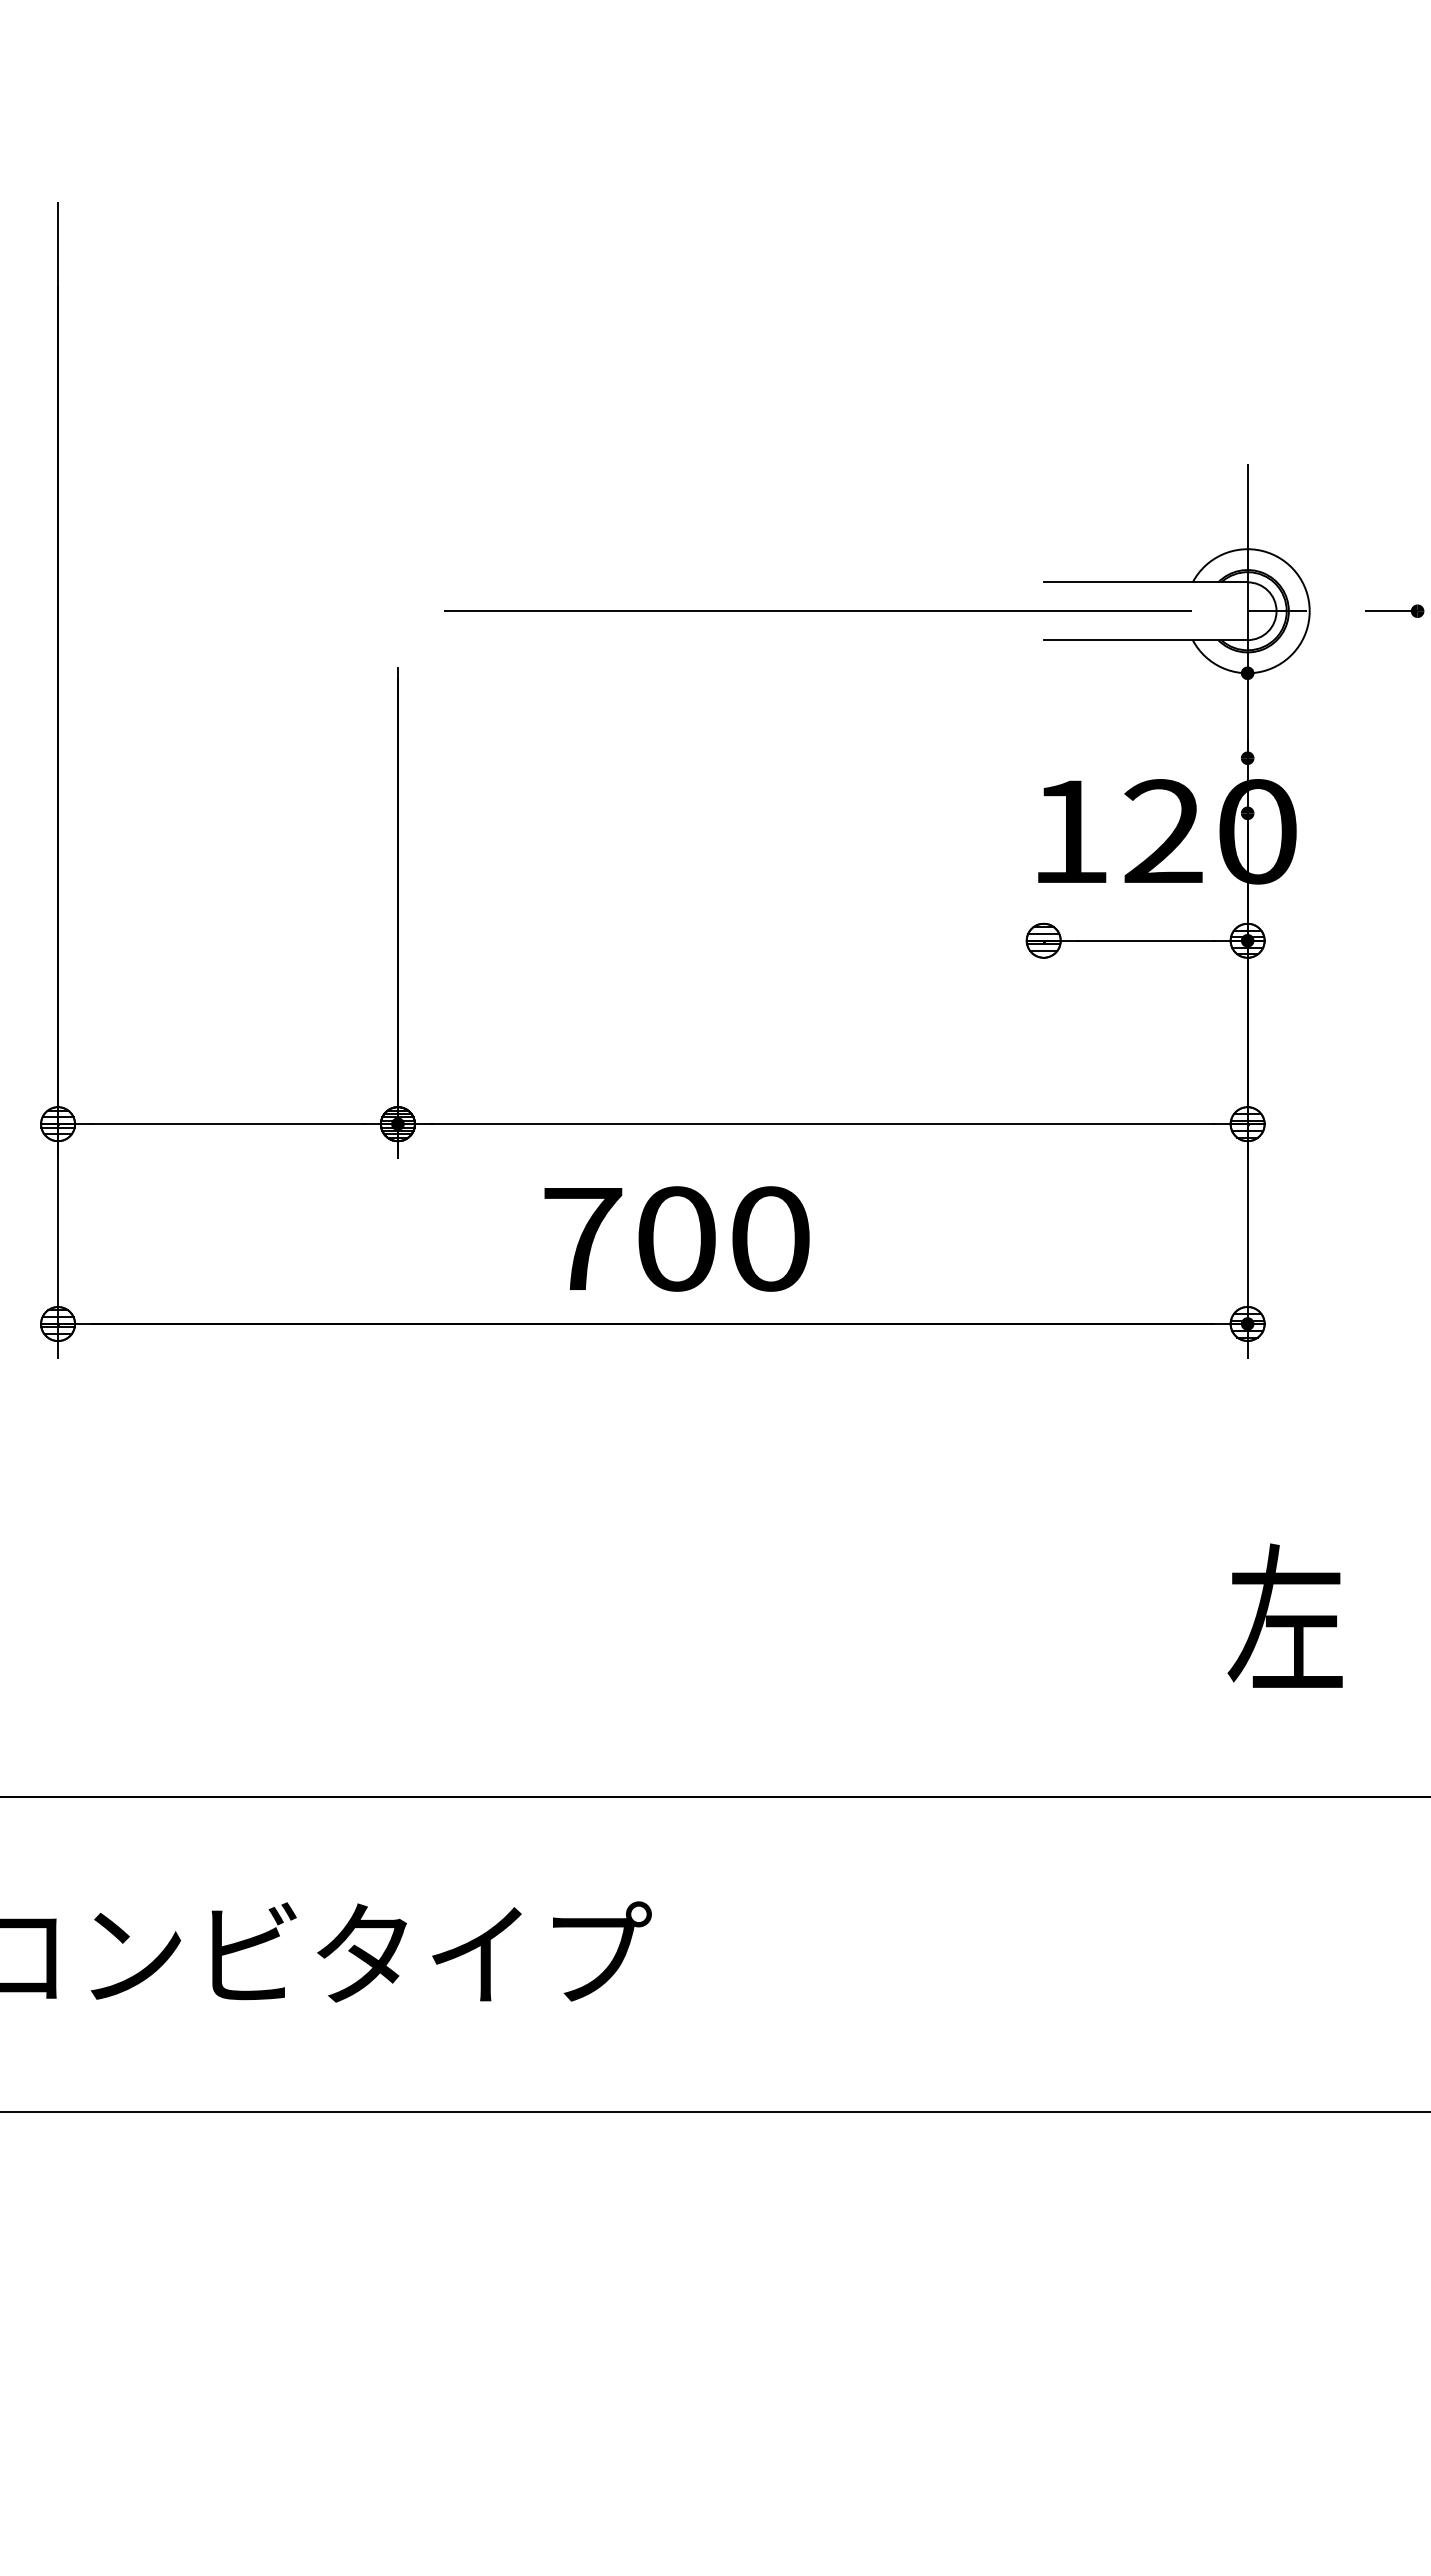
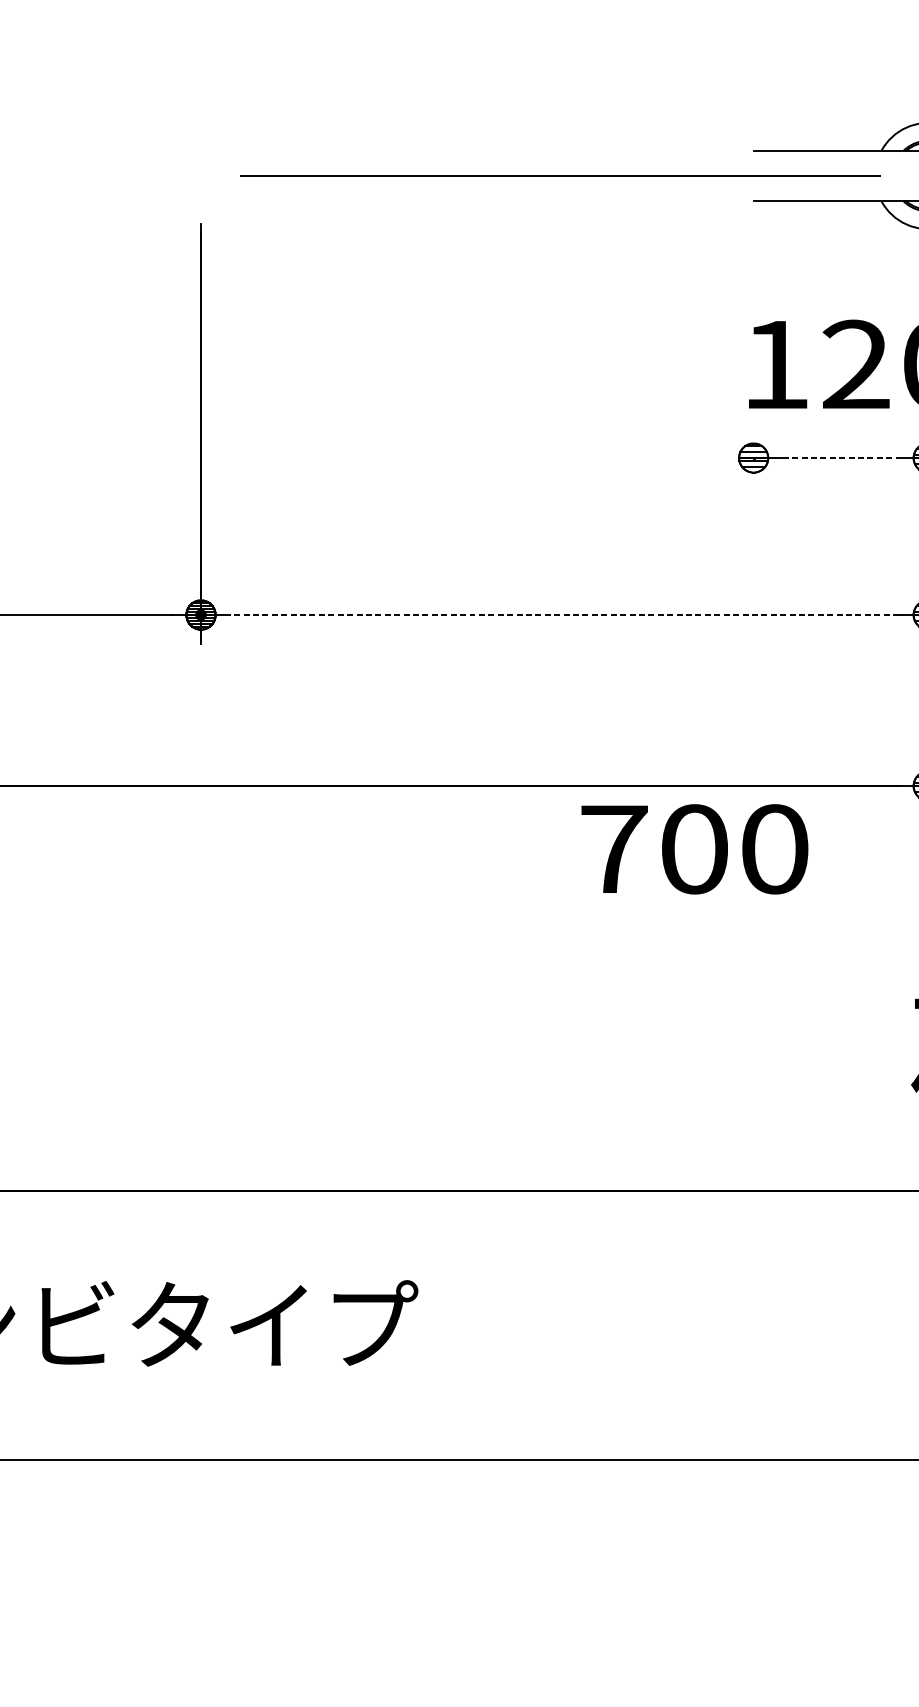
line: (1145, 940) -> (840, 457), solid -> dashed
line: (822, 1124) -> (564, 615), solid -> dashed
text: (676, 1238) -> (694, 848), moved

